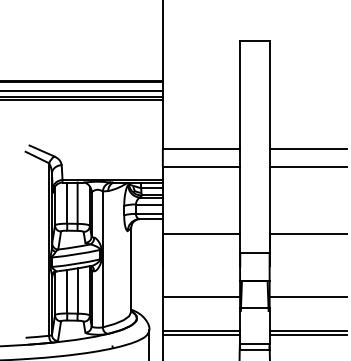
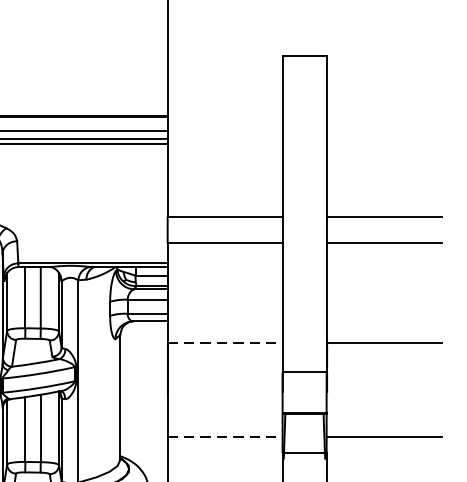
line: (201, 233) -> (225, 342), solid -> dashed
line: (201, 296) -> (225, 436), solid -> dashed

